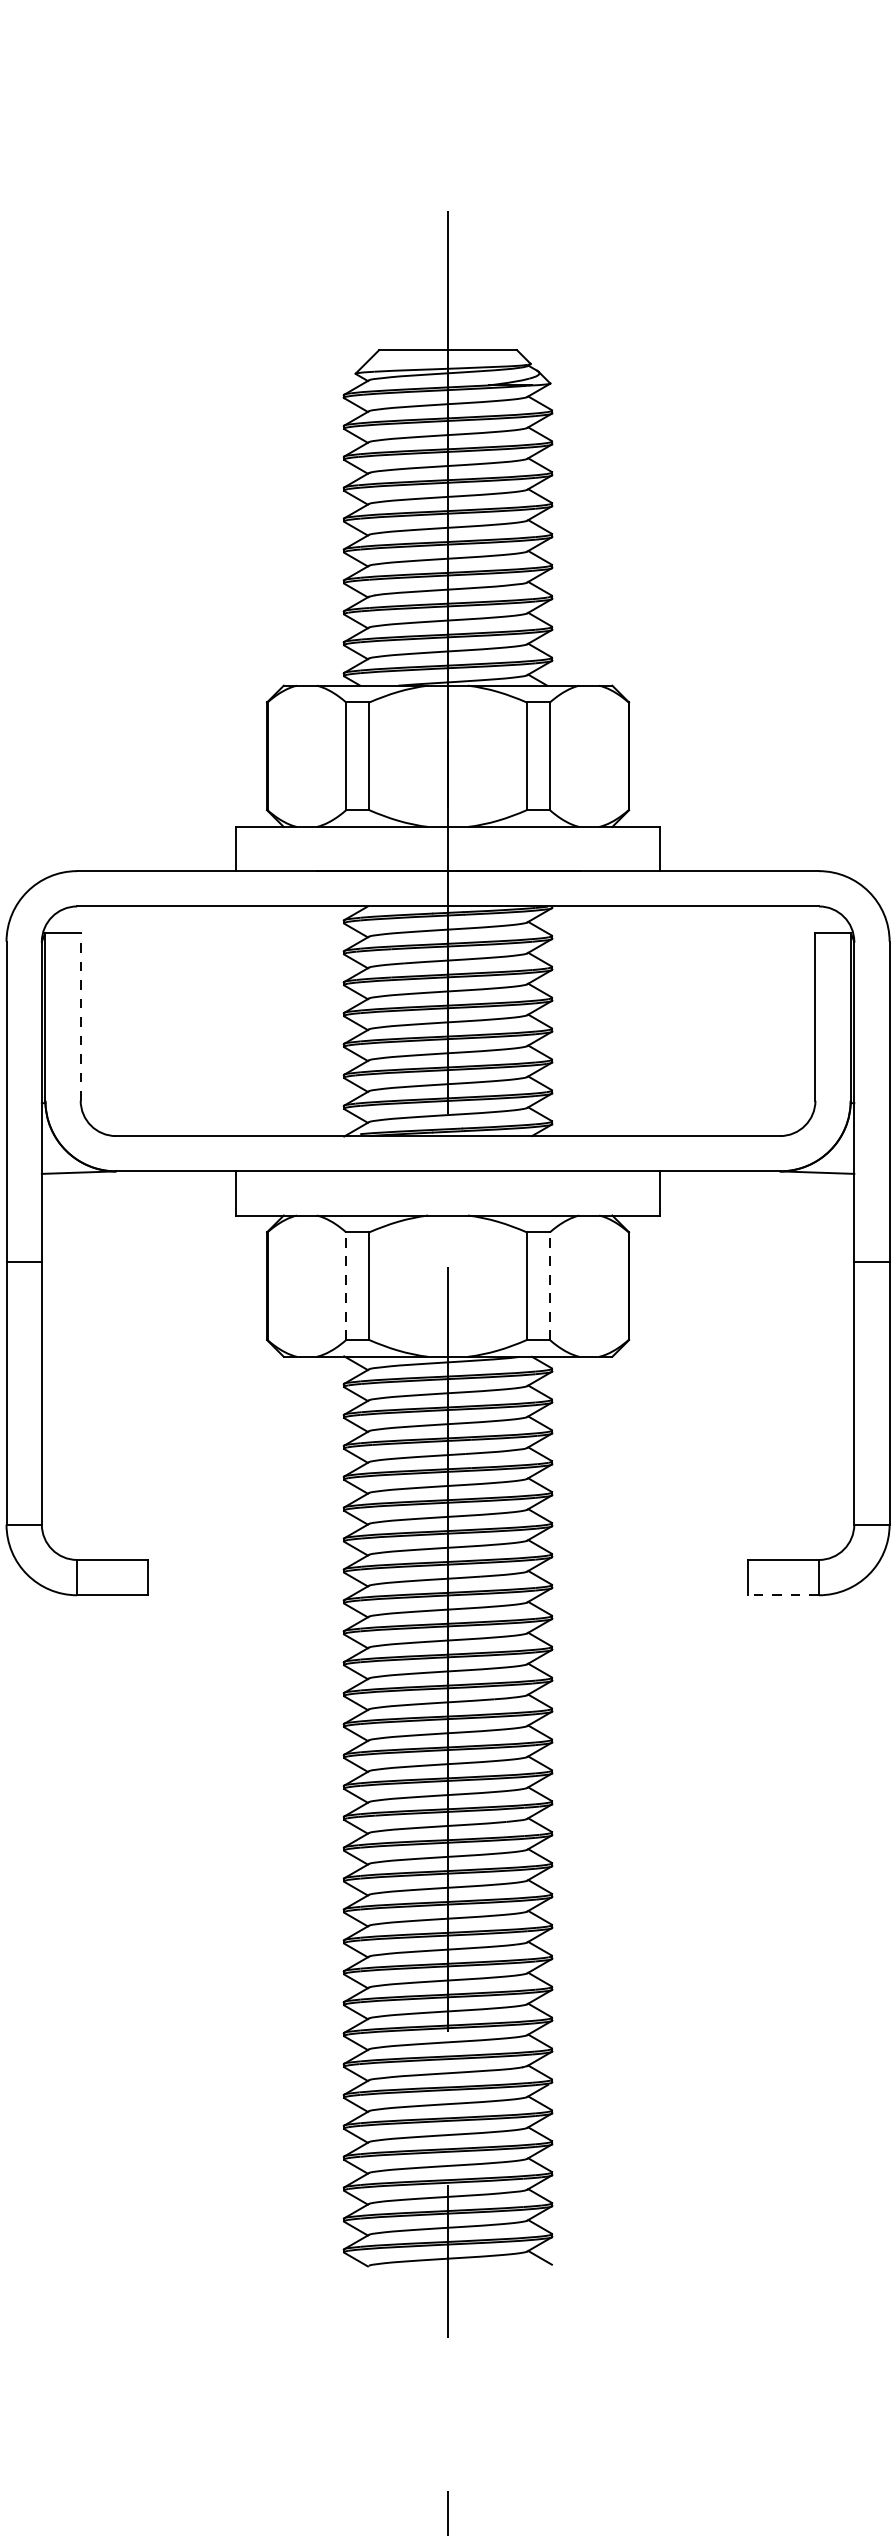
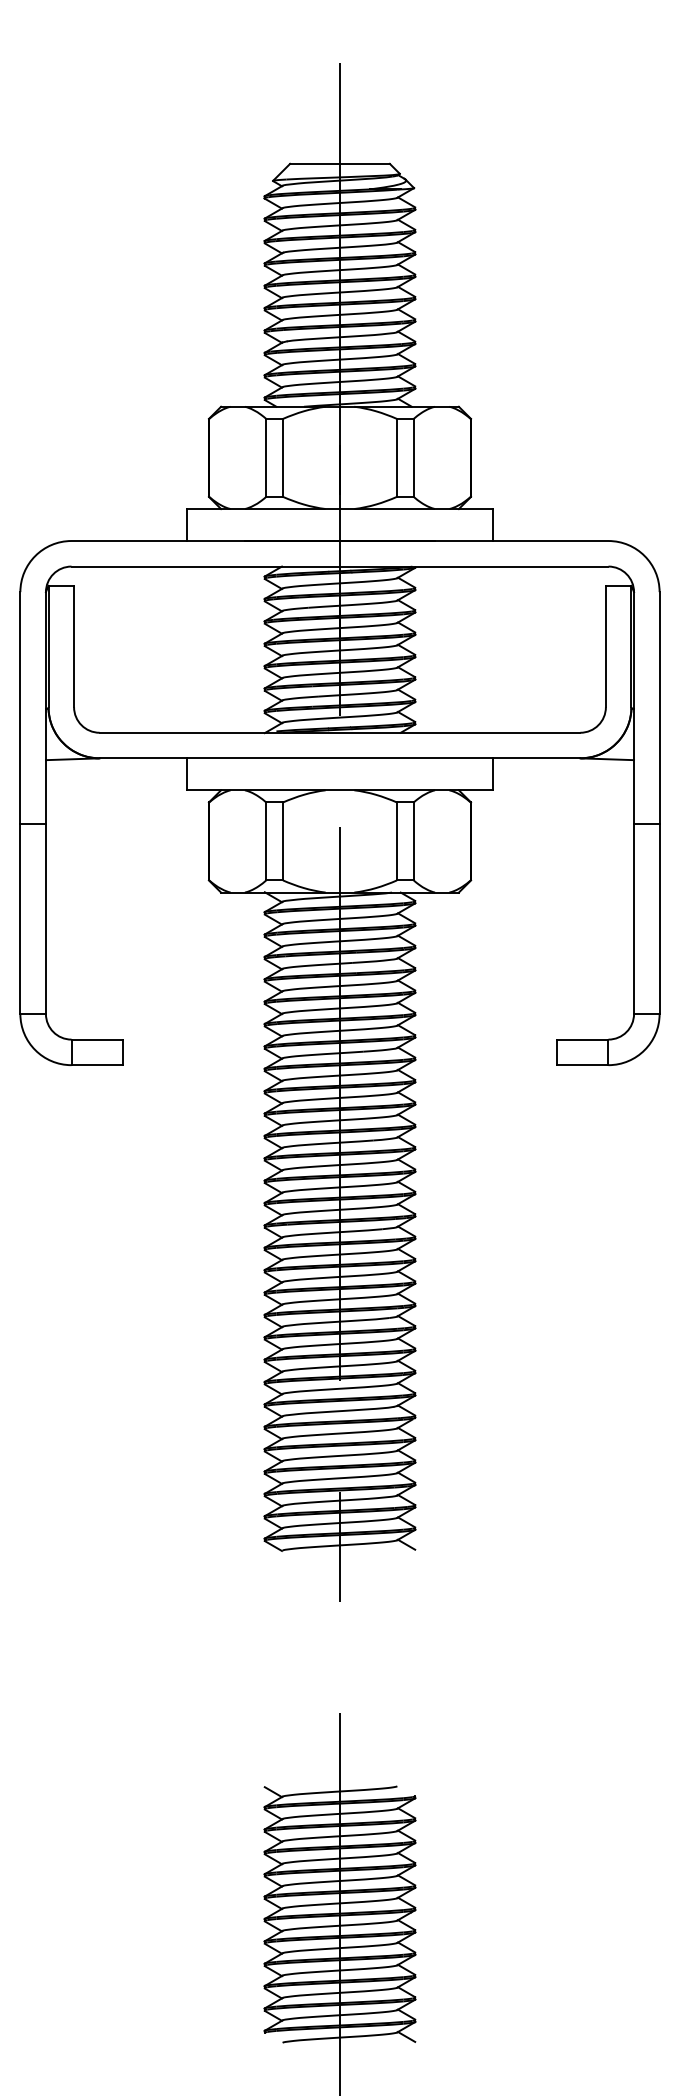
line: (81, 1016) -> (74, 646), dashed -> solid
line: (346, 1286) -> (266, 841), dashed -> solid
line: (549, 1286) -> (413, 841), dashed -> solid
line: (783, 1595) -> (582, 1065), dashed -> solid

